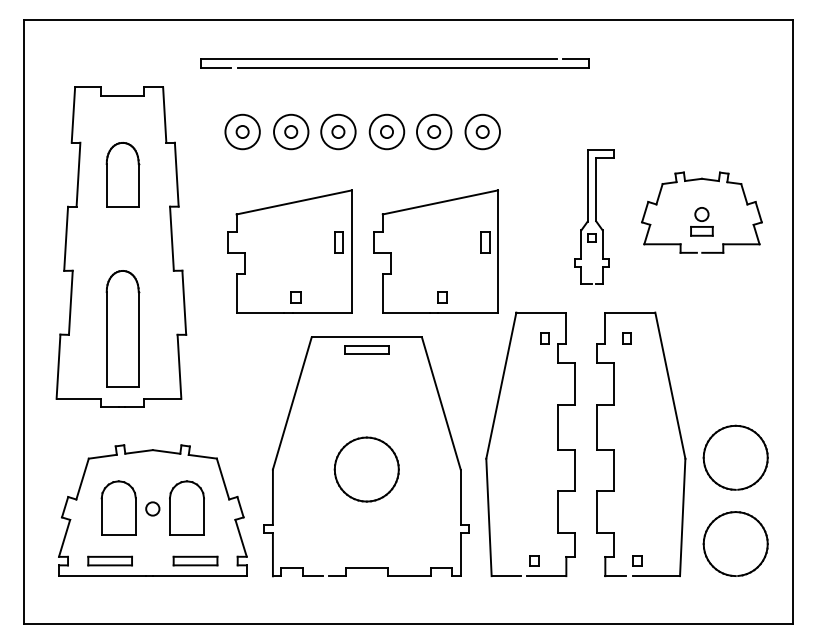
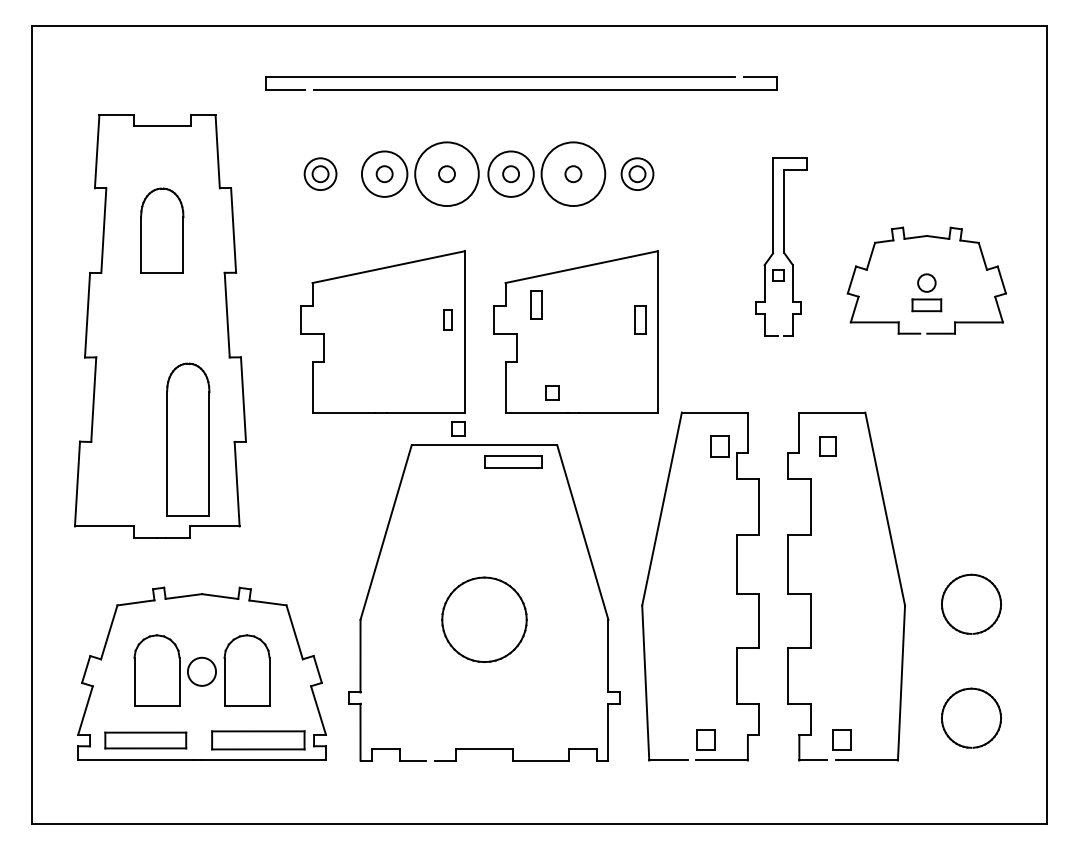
circle: (242, 131) -> (320, 173), size x0.7
circle: (338, 131) -> (446, 173), size x1.4
circle: (434, 131) -> (573, 173), size x1.4
circle: (482, 131) -> (637, 173), size x0.7
part: (594, 216) -> (781, 246), moved
part: (406, 230) -> (536, 304), added
part: (338, 242) -> (447, 319), size x0.7
part: (296, 297) -> (458, 428), moved
part: (442, 297) -> (552, 392), moved
part: (122, 328) -> (188, 439), moved
part: (544, 338) -> (719, 446), size x1.6
part: (626, 338) -> (827, 446), size x1.4
part: (366, 349) -> (513, 461), moved
part: (735, 457) -> (971, 604), size x0.7
circle: (152, 508) -> (201, 671), size x1.6
part: (735, 544) -> (971, 718), size x0.7
part: (110, 560) -> (145, 740), size x1.4
part: (195, 560) -> (258, 740), size x1.6
part: (534, 560) -> (705, 740), size x1.6
part: (637, 560) -> (841, 740), size x1.6

